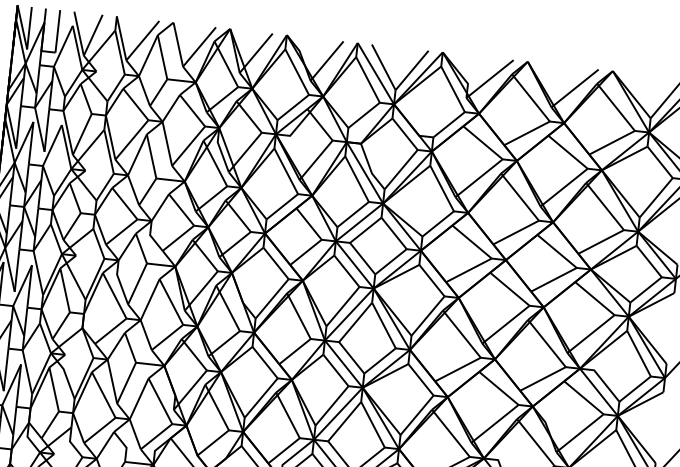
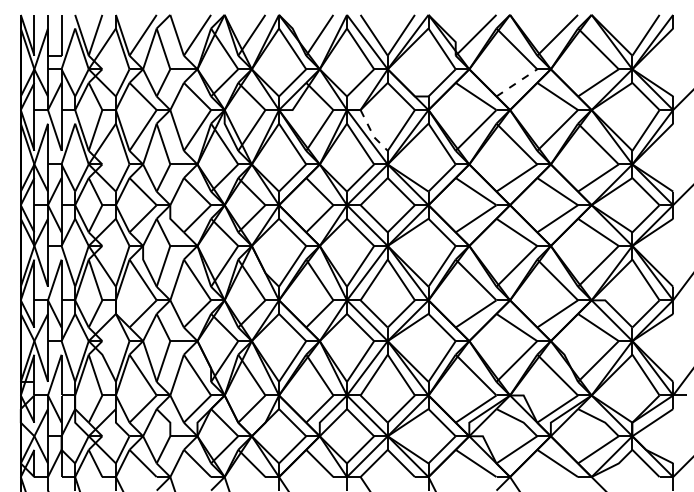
line: (527, 133) -> (517, 82), solid -> dashed
line: (369, 168) -> (371, 132), solid -> dashed

